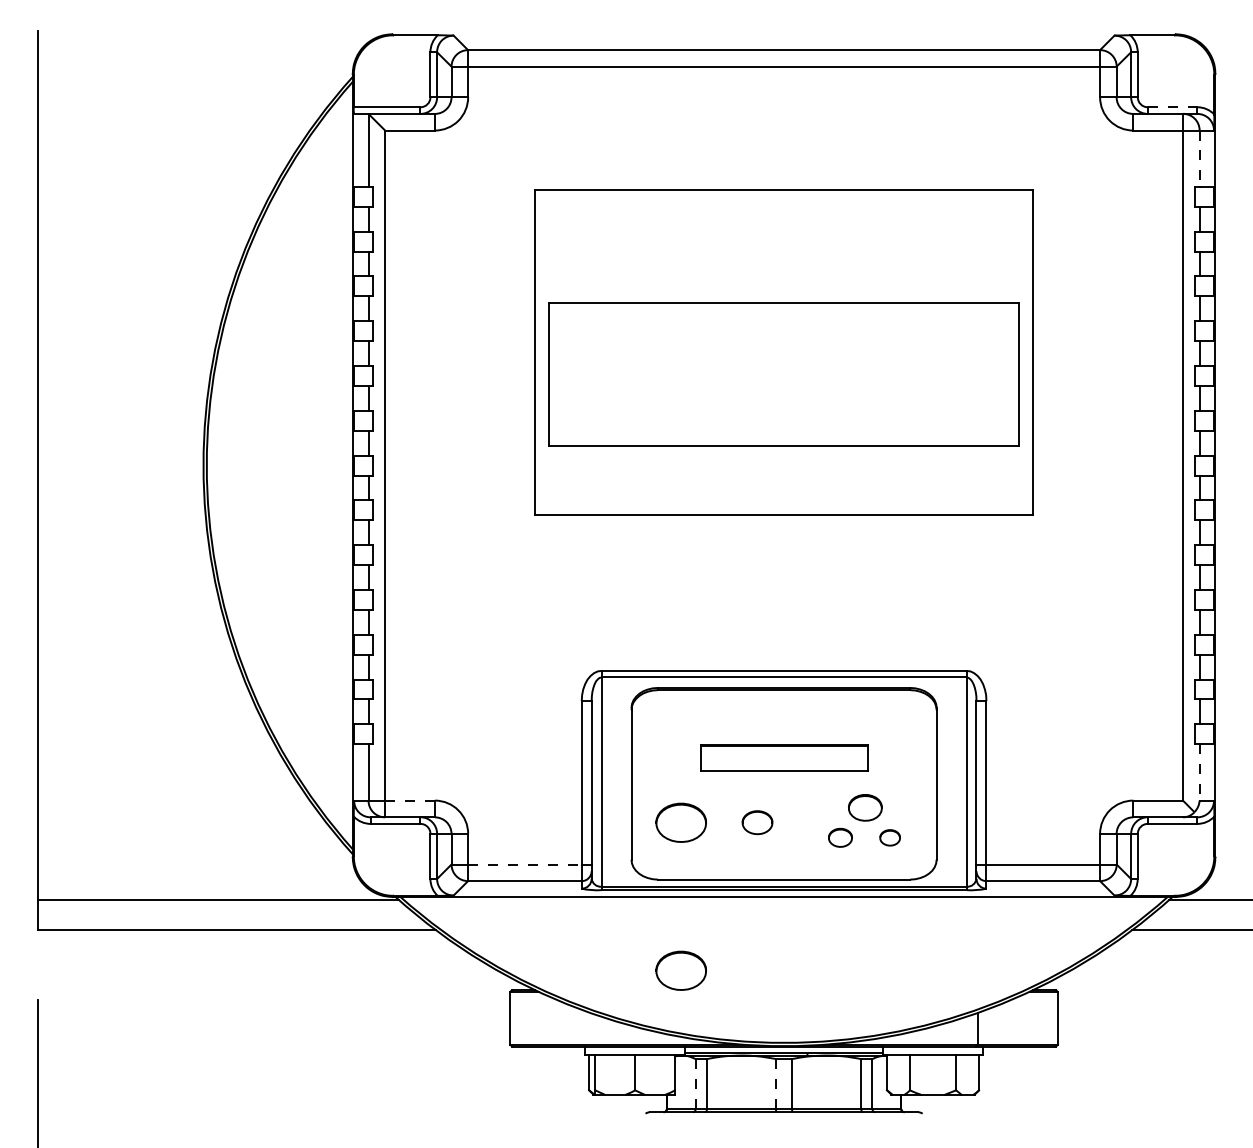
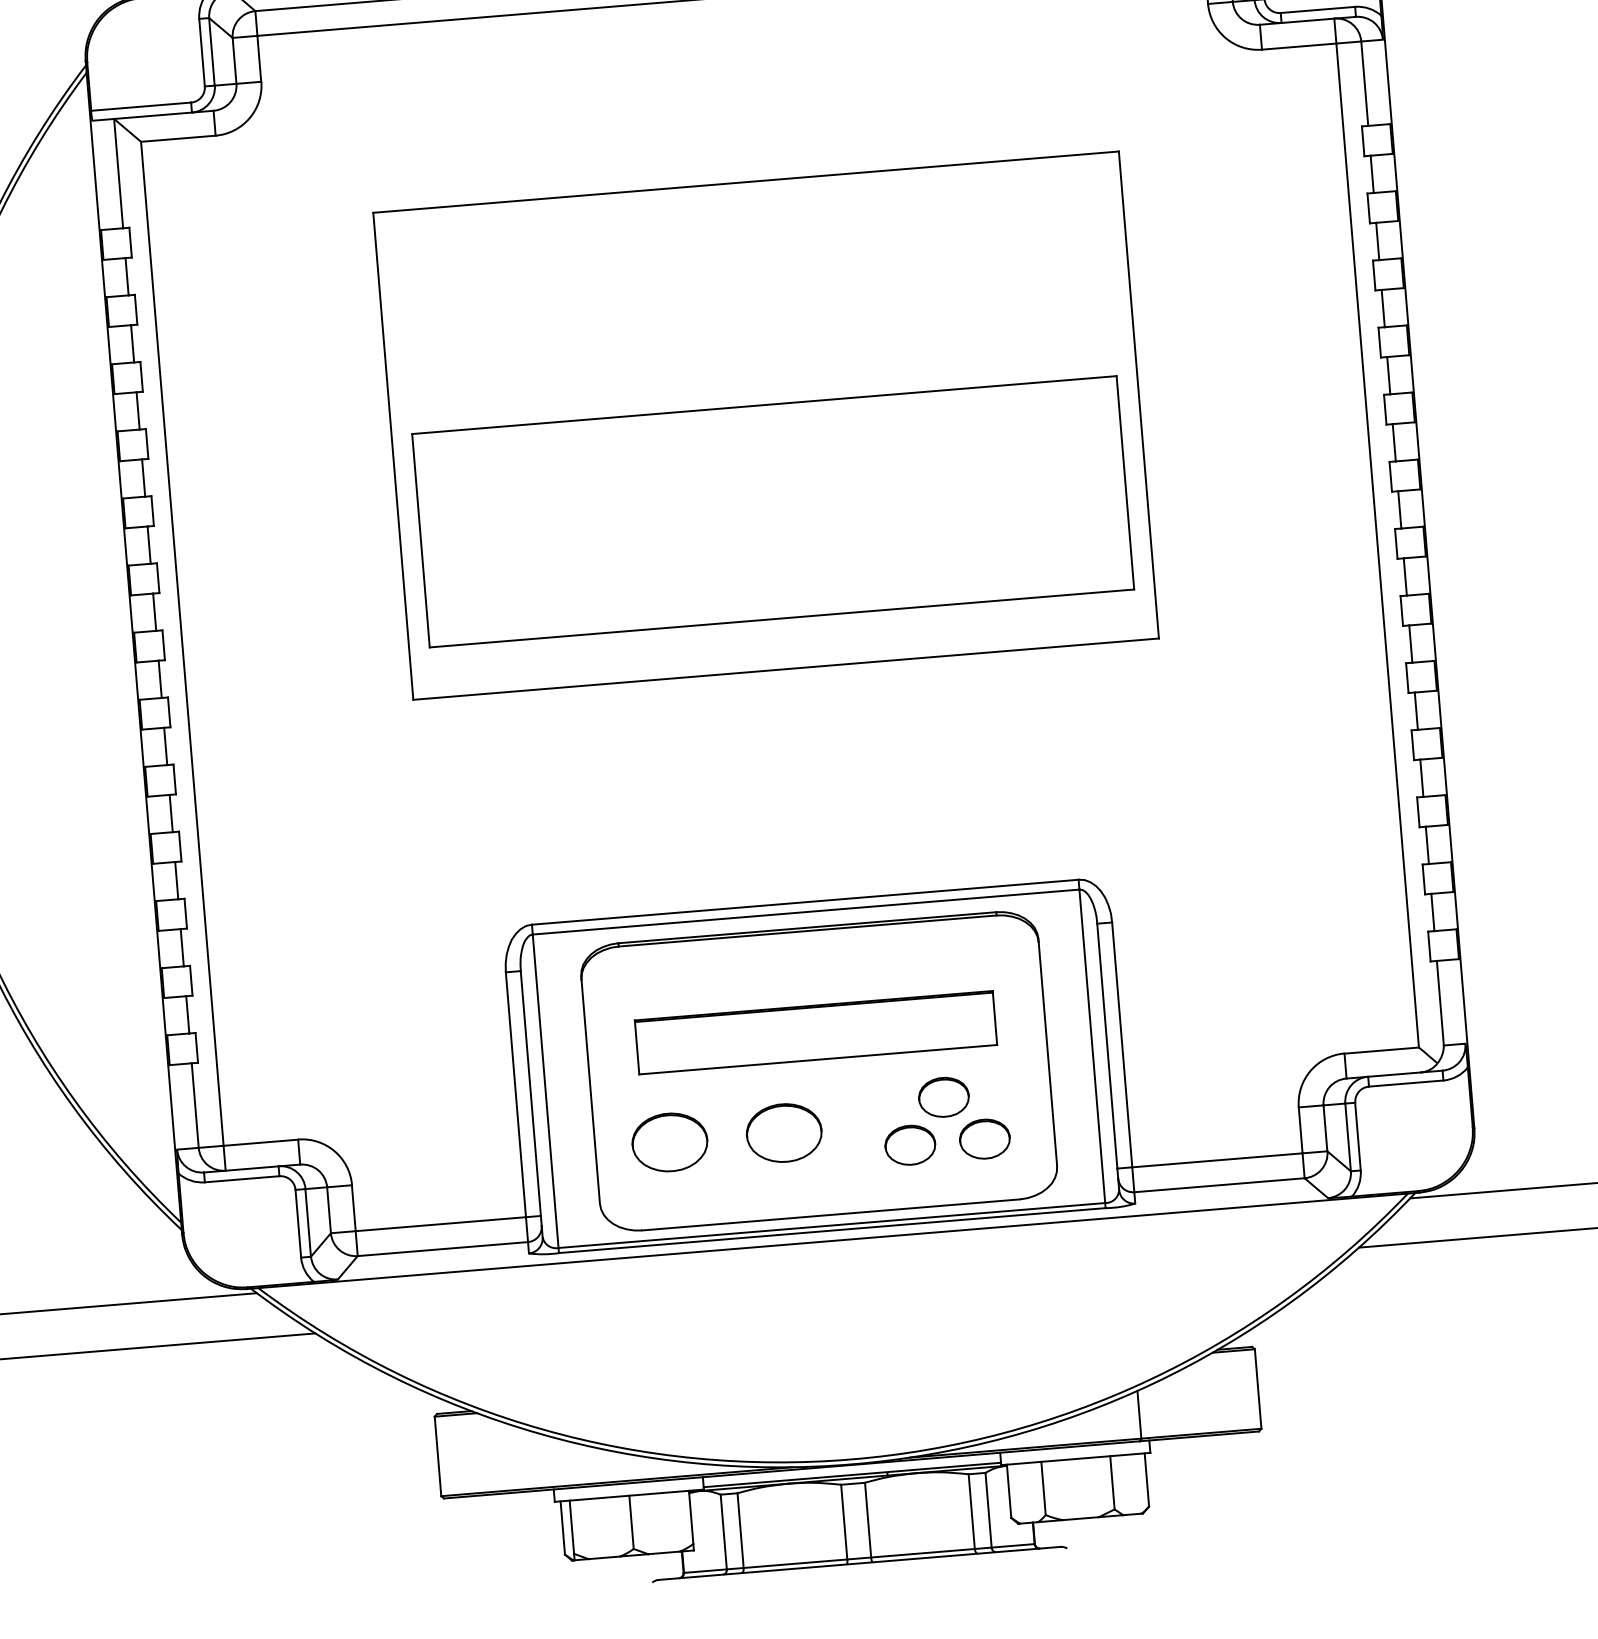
line: (1172, 107) -> (1317, 10), dashed -> solid
line: (1199, 159) -> (1364, 84), dashed -> solid
part: (783, 374) -> (772, 512), moved
part: (784, 757) -> (816, 1031), size x1.43
line: (1199, 772) -> (1440, 1003), dashed -> solid
line: (410, 800) -> (261, 1142), dashed -> solid
part: (757, 822) -> (784, 1132), size x1.67
part: (840, 837) -> (910, 1144), size x1.43
part: (889, 837) -> (983, 1138), size x1.67
line: (524, 864) -> (440, 1224), dashed -> solid
part: (680, 970) -> (687, 1363), removed
line: (695, 1084) -> (723, 1532), dashed -> solid
line: (776, 1084) -> (844, 1522), dashed -> solid

